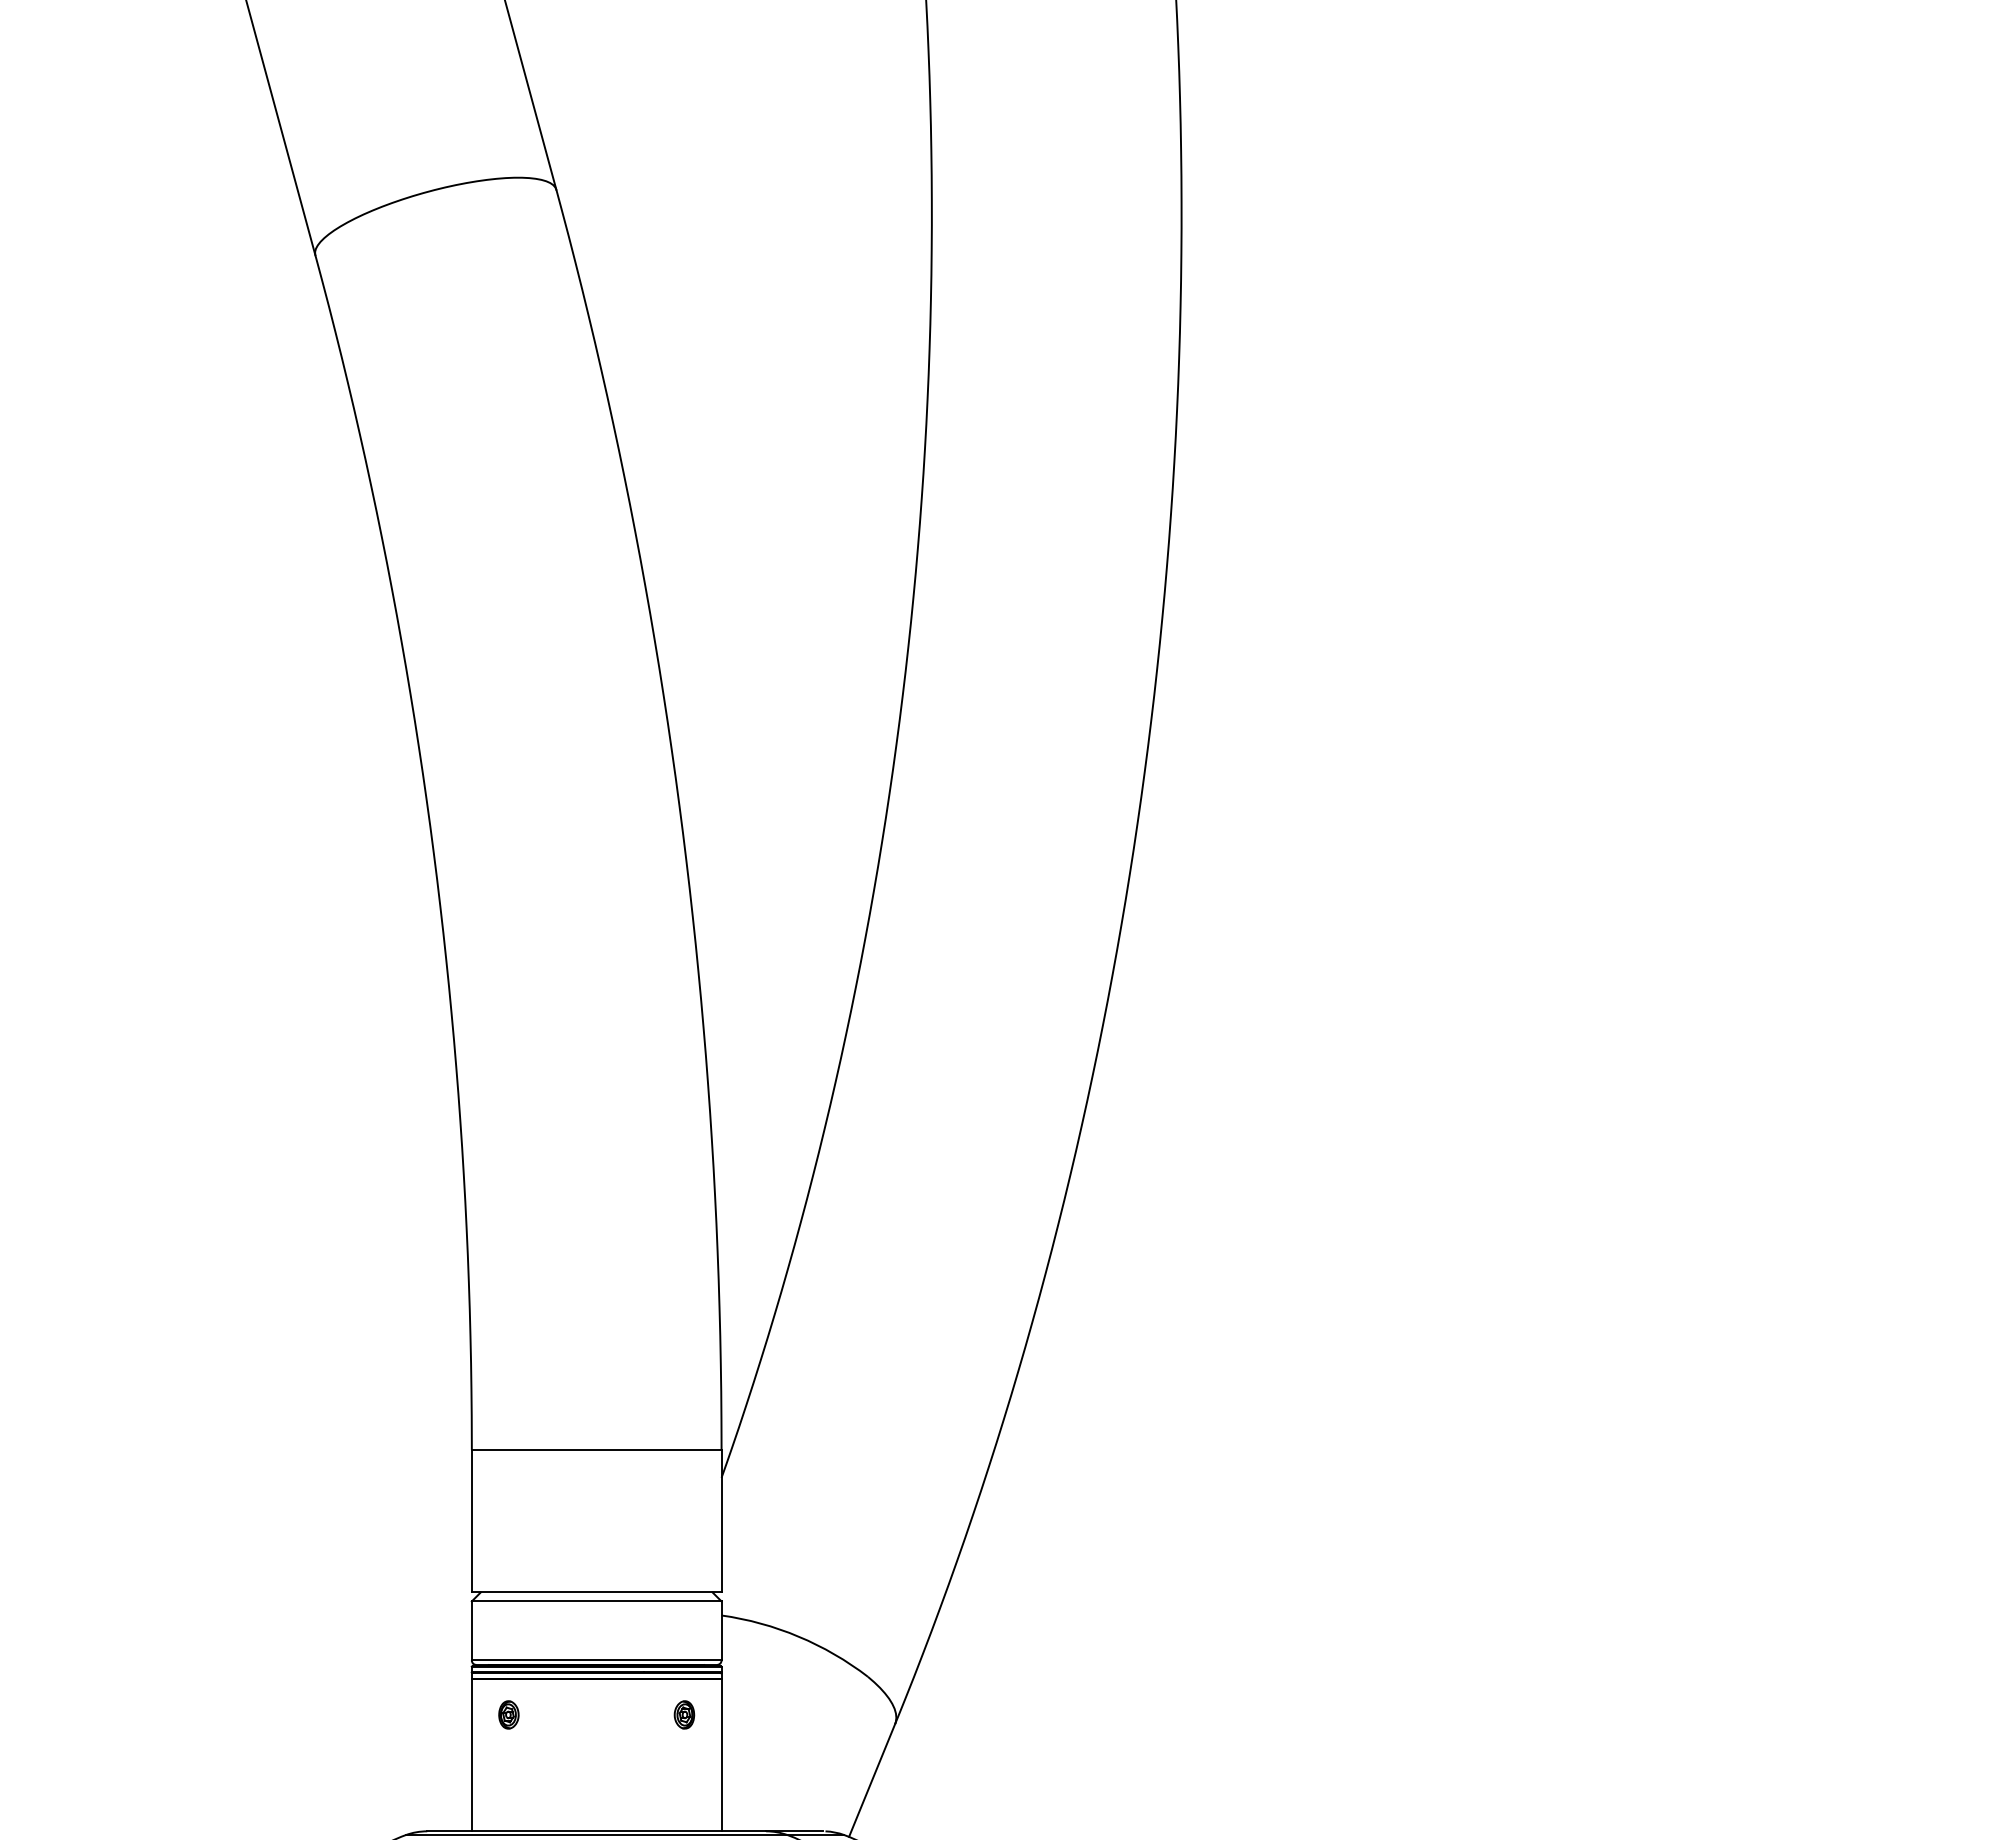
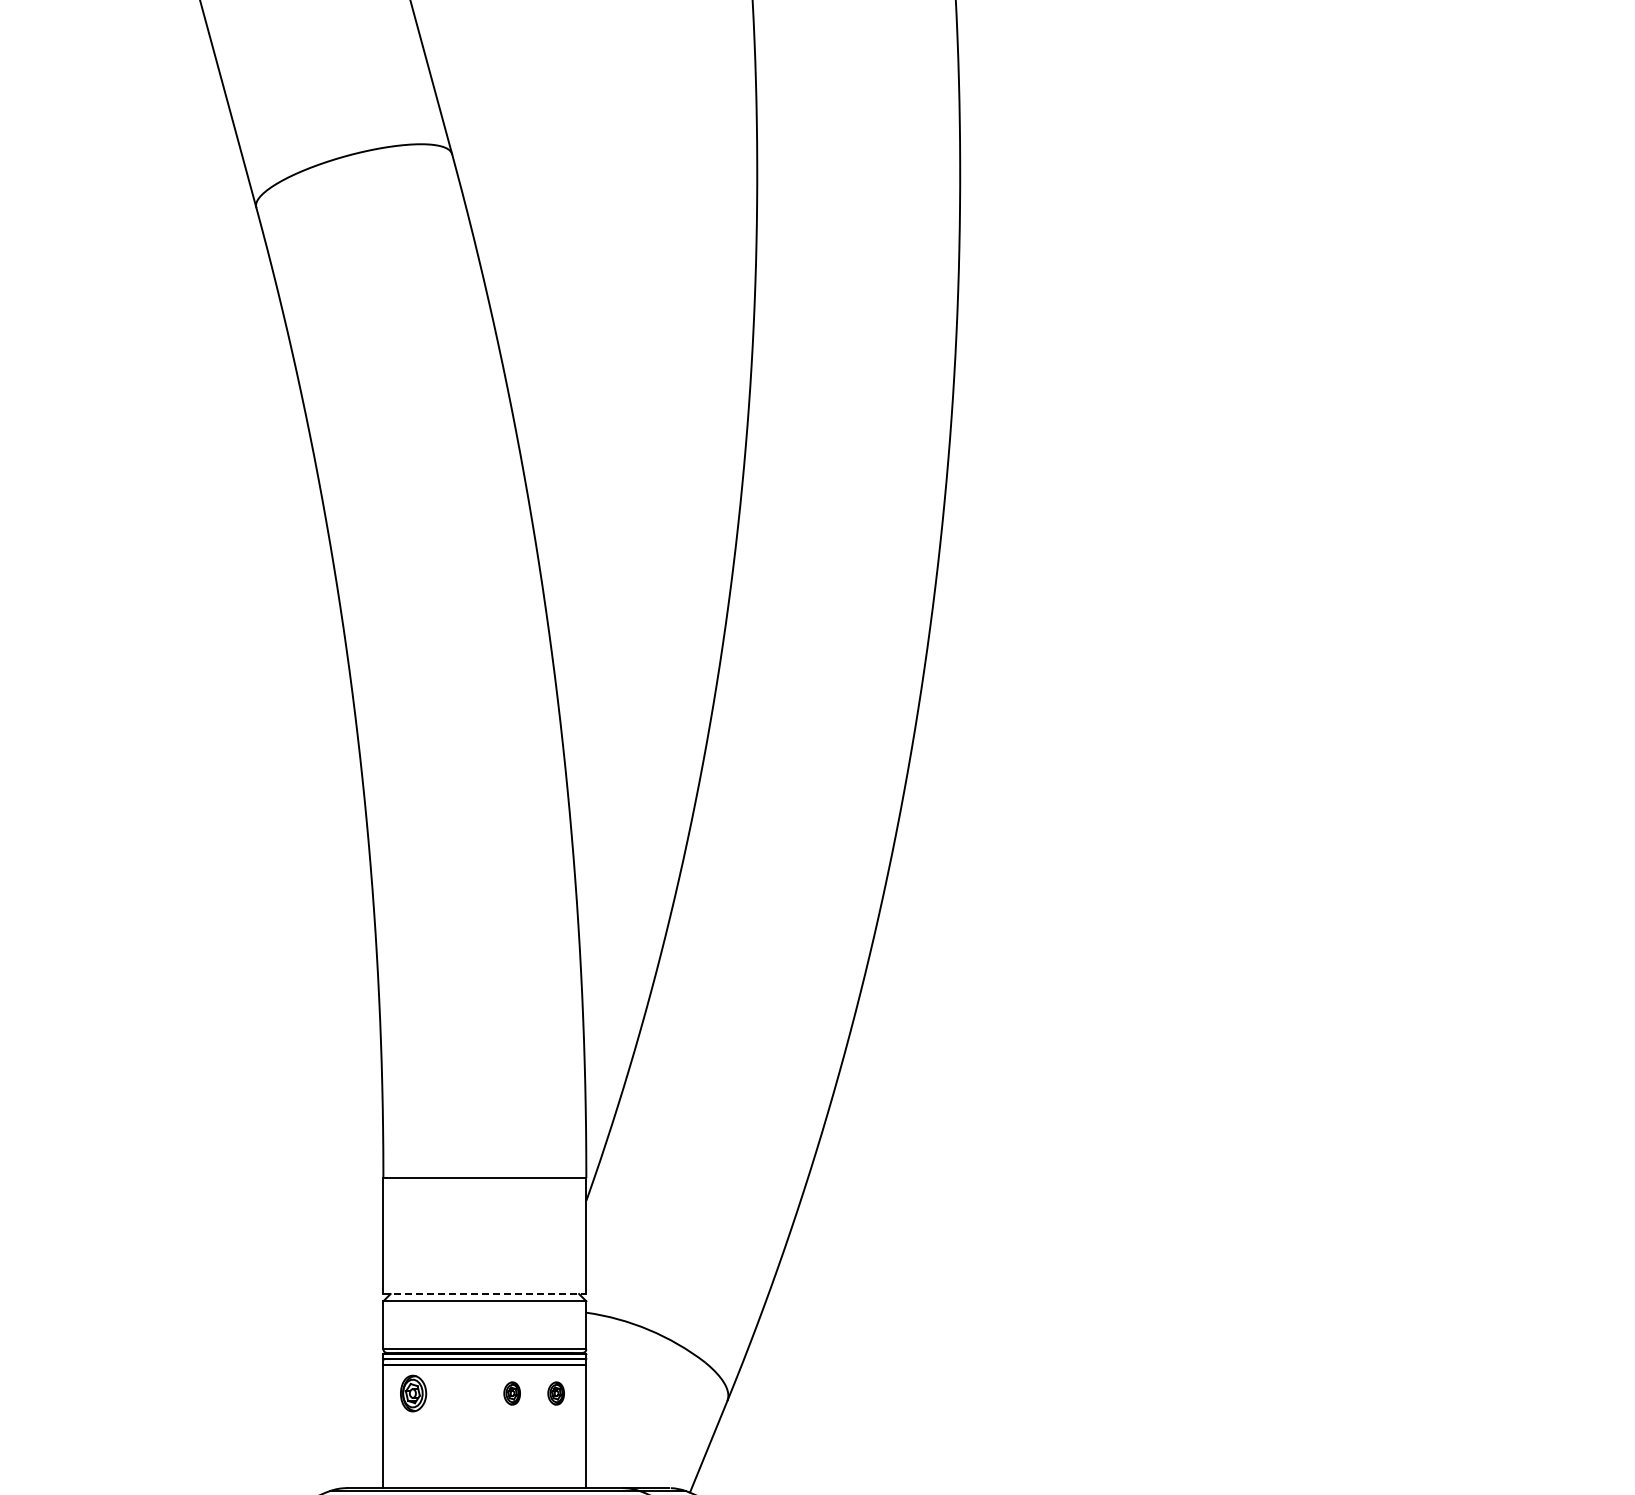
line: (597, 1593) -> (485, 1294), solid -> dashed
part: (508, 1714) -> (413, 1393), size x1.6
part: (629, 1714) -> (511, 1393), added

